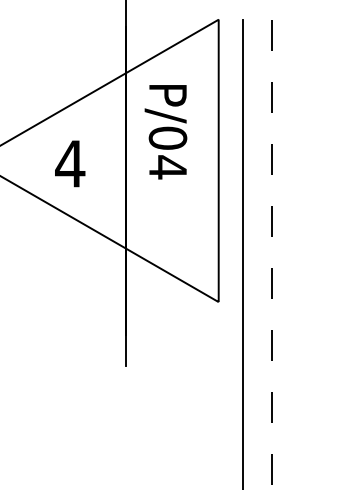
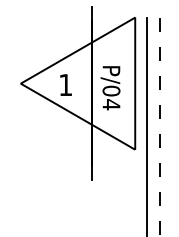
text: (165, 132) -> (110, 88), moved
text: (69, 162) -> (65, 84), 4 -> 1

